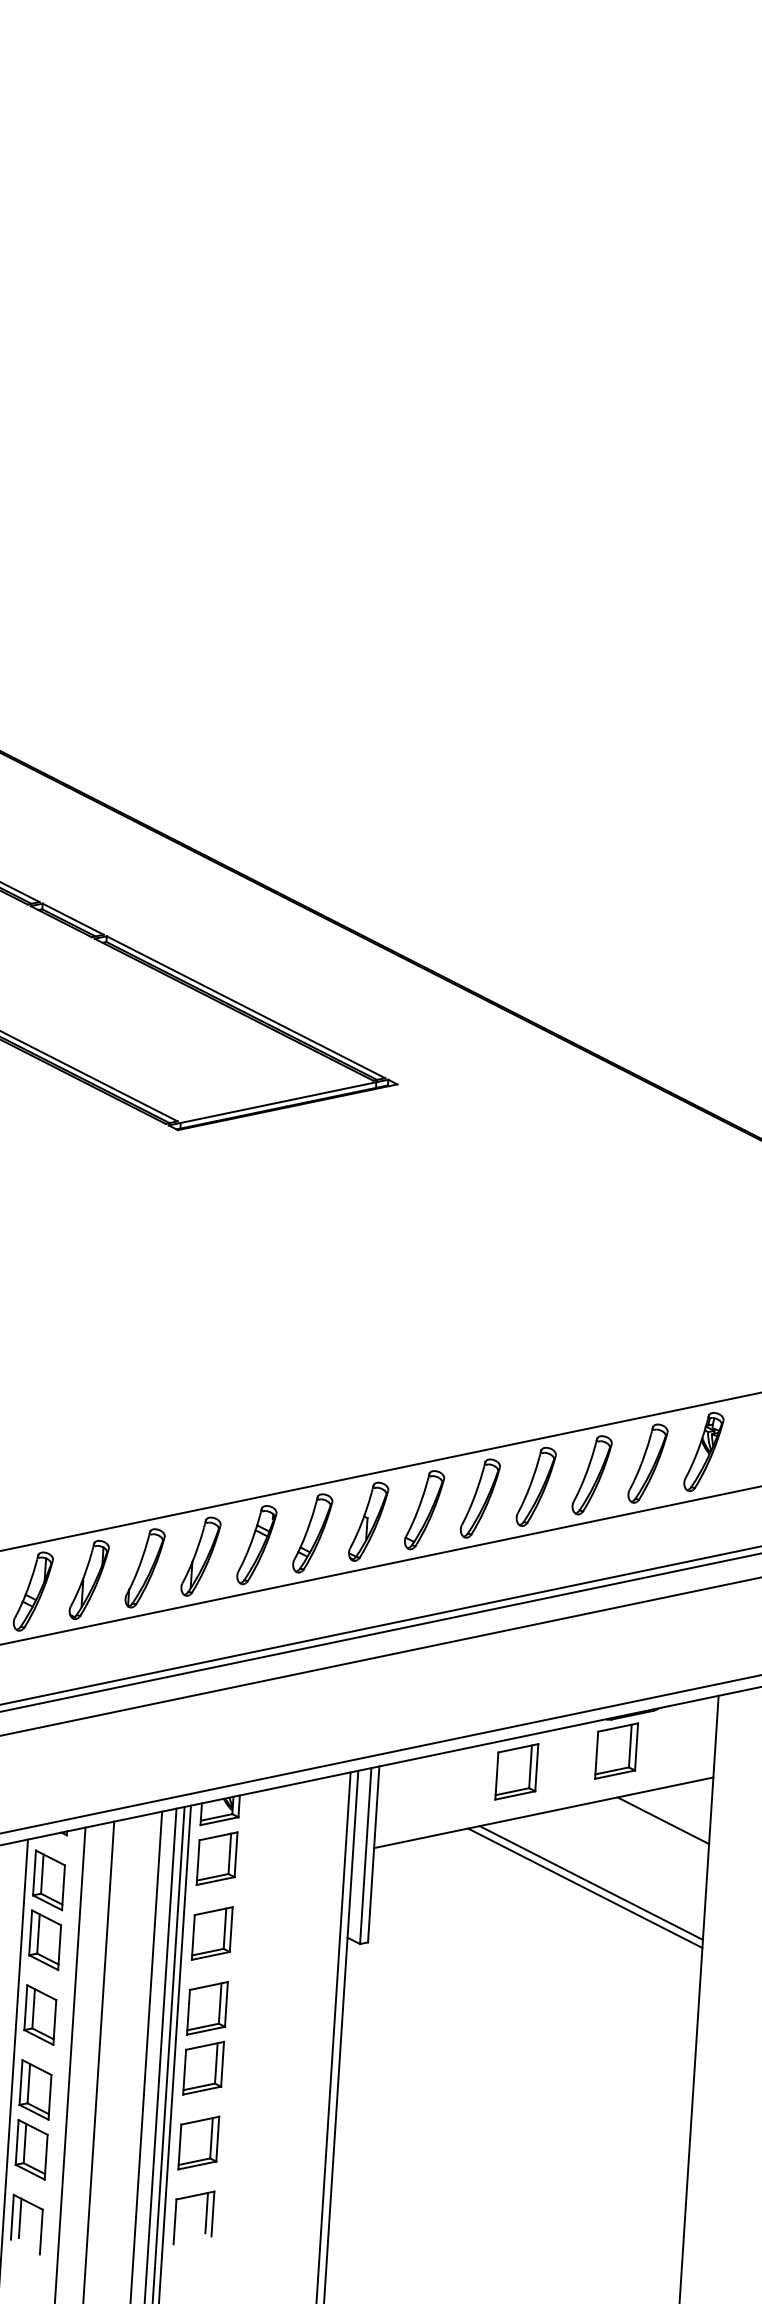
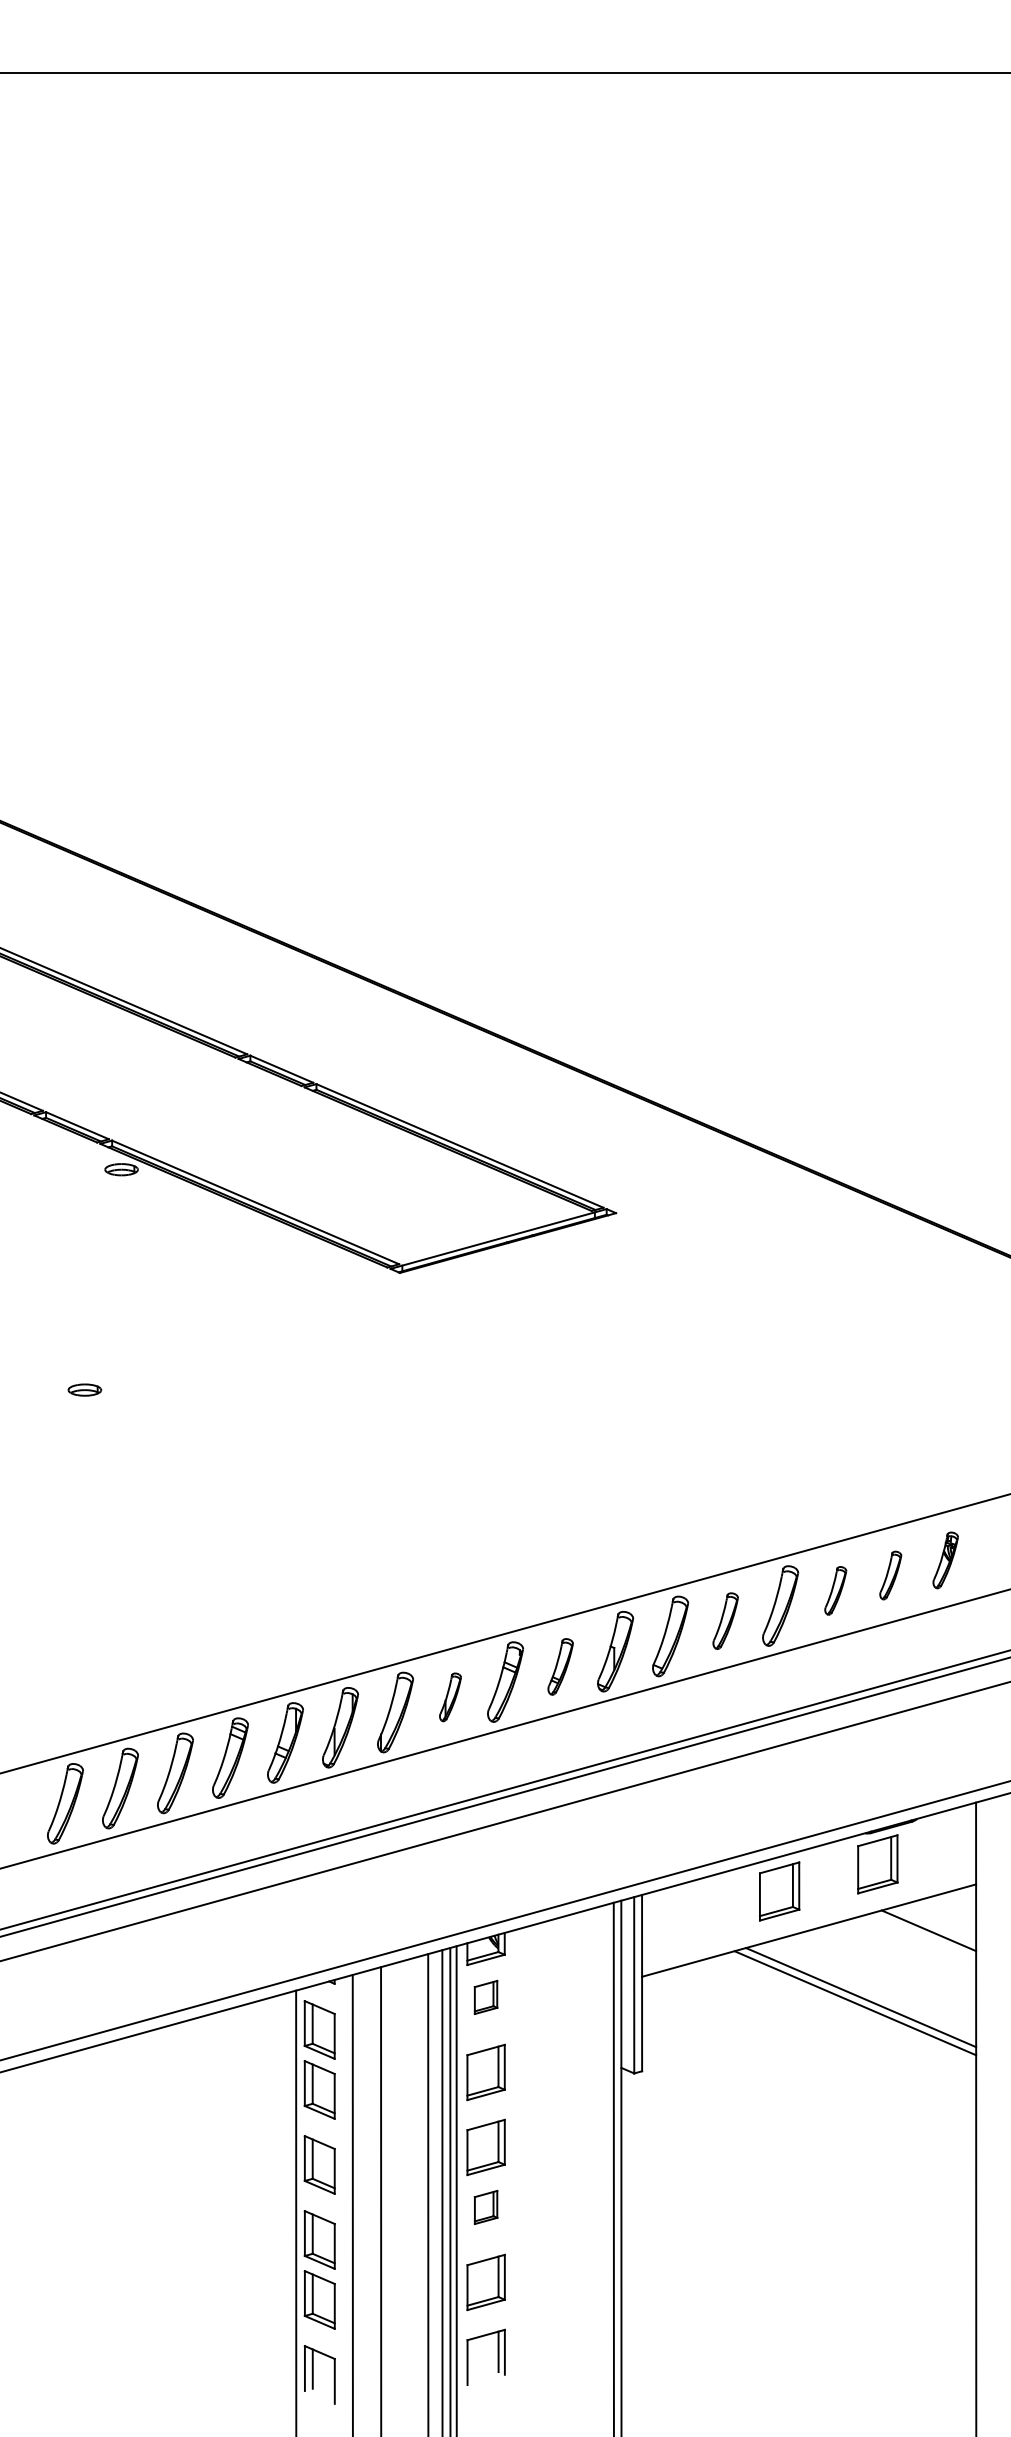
part: (703, 1452) -> (945, 1560), size x0.7
part: (647, 1463) -> (890, 1575), size x0.6
part: (592, 1475) -> (835, 1590), size x0.6
part: (480, 1497) -> (725, 1620), size x0.7
part: (312, 1533) -> (560, 1666), size x0.7
part: (200, 1557) -> (450, 1697), size x0.6
part: (216, 1858) -> (485, 1997), size x0.6
part: (202, 2068) -> (485, 2207), size x0.6

